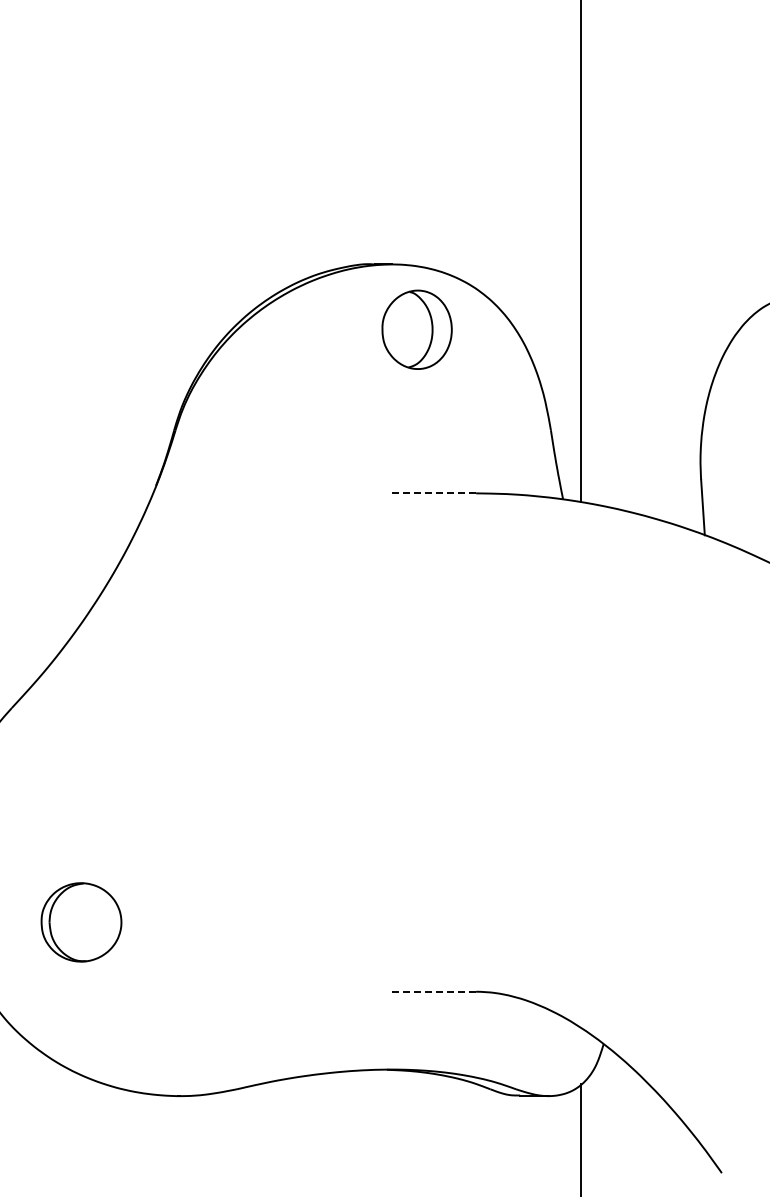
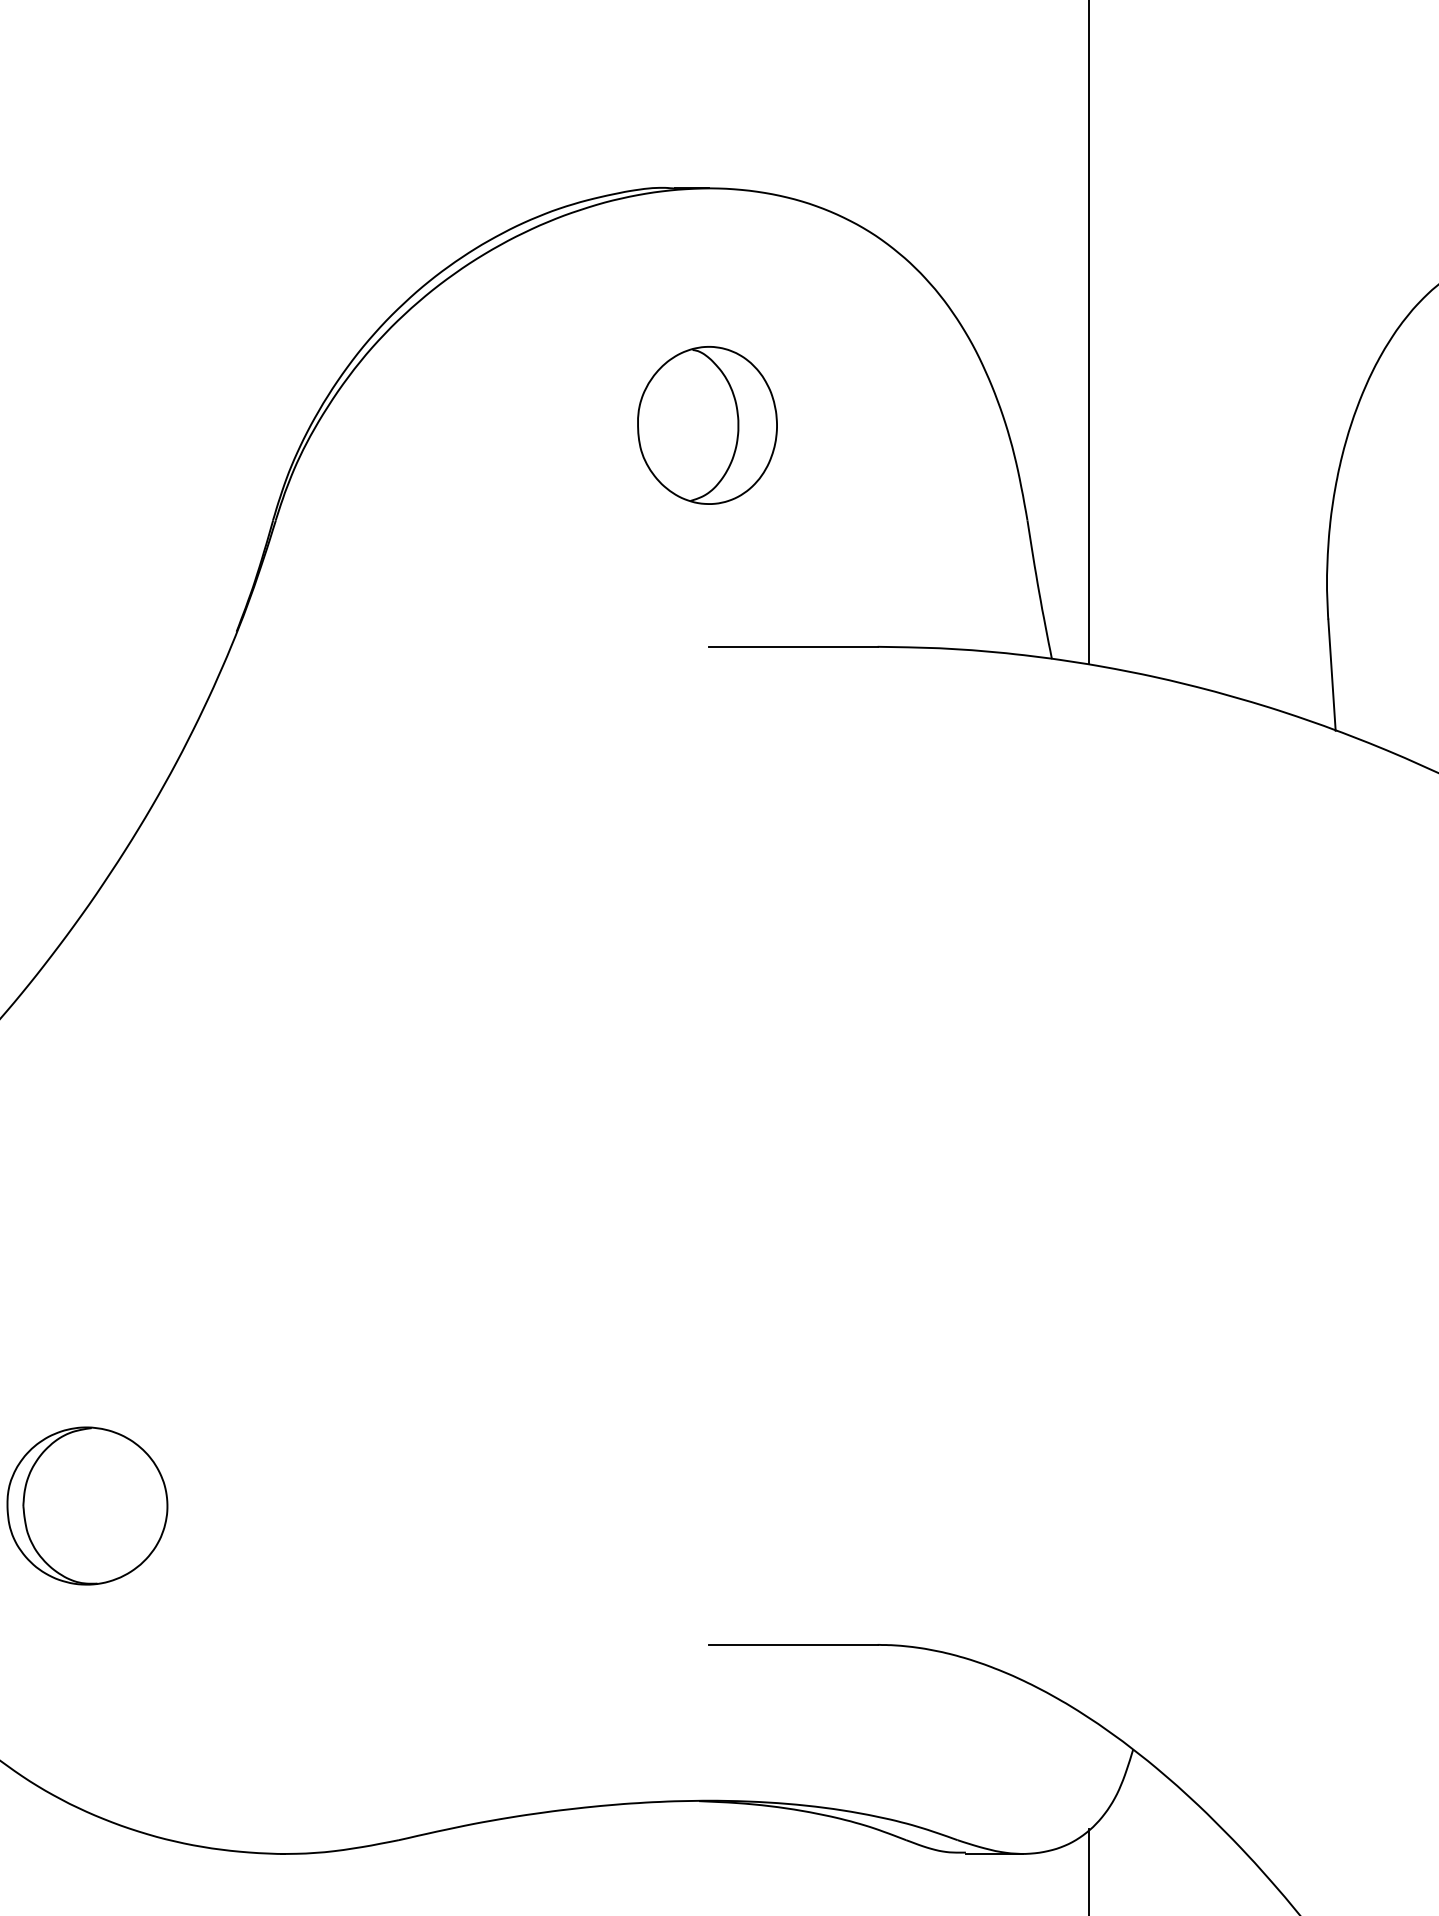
part: (416, 329) -> (706, 424), moved
line: (433, 493) -> (792, 647), dashed -> solid
line: (434, 991) -> (794, 1644), dashed -> solid

